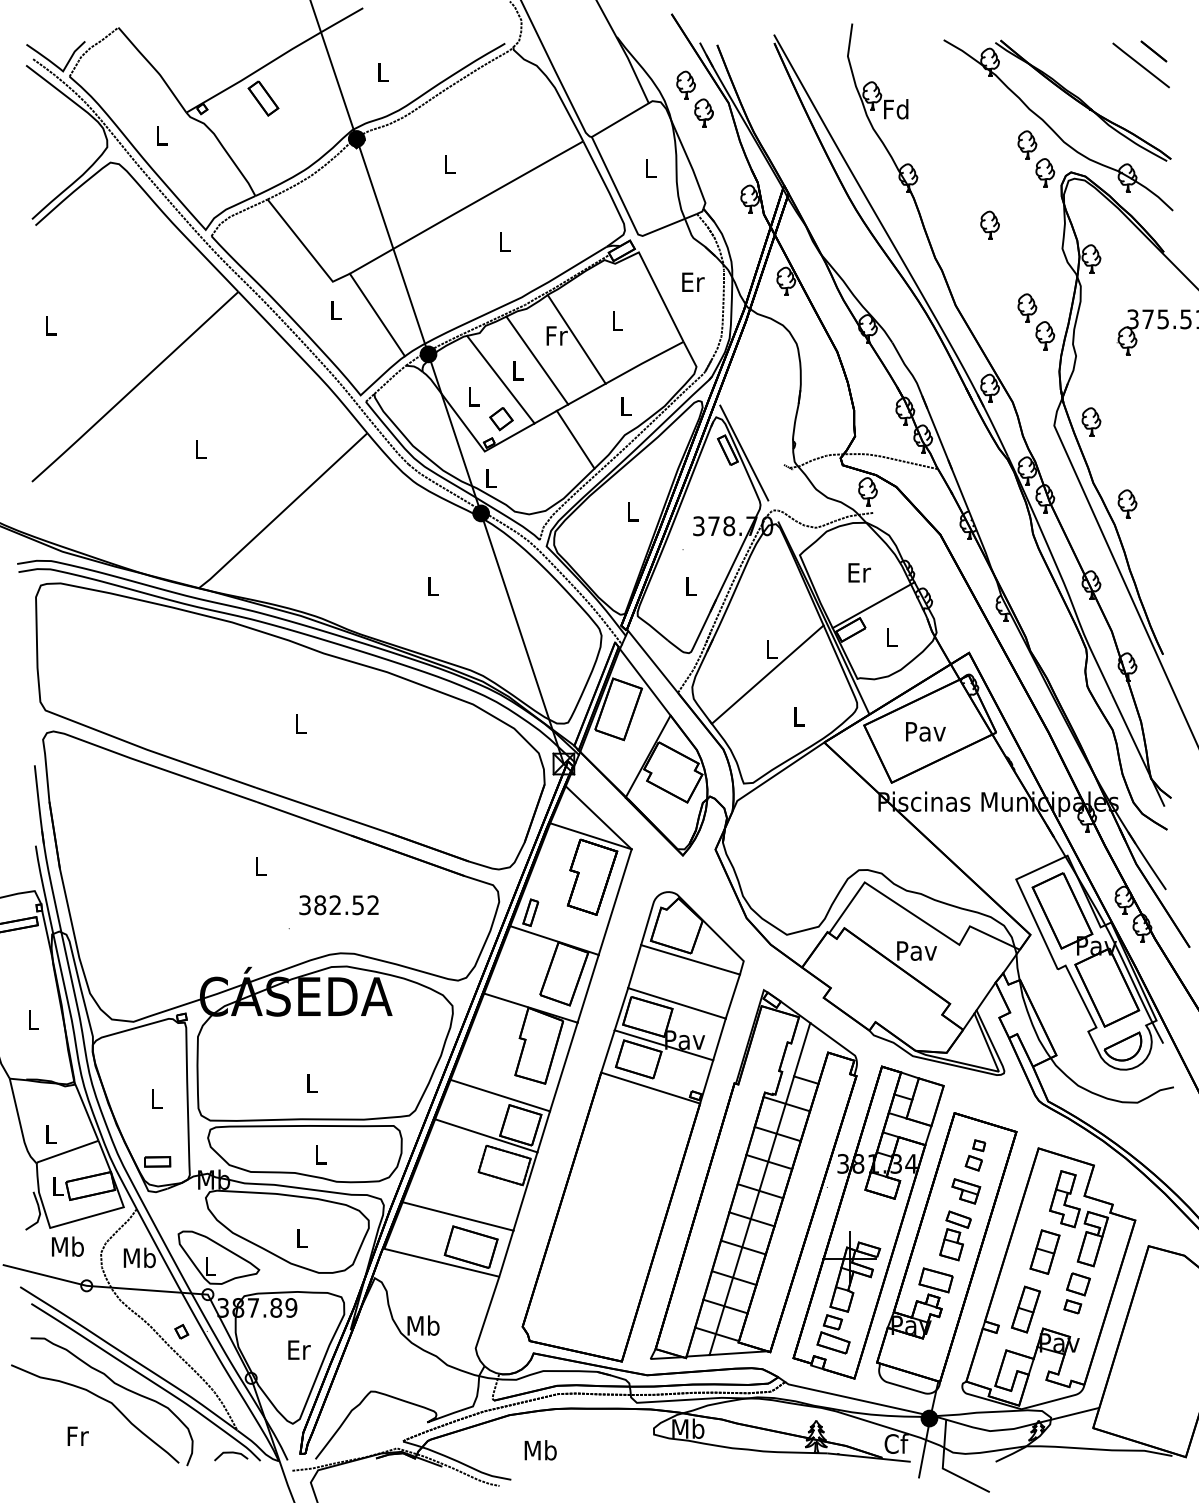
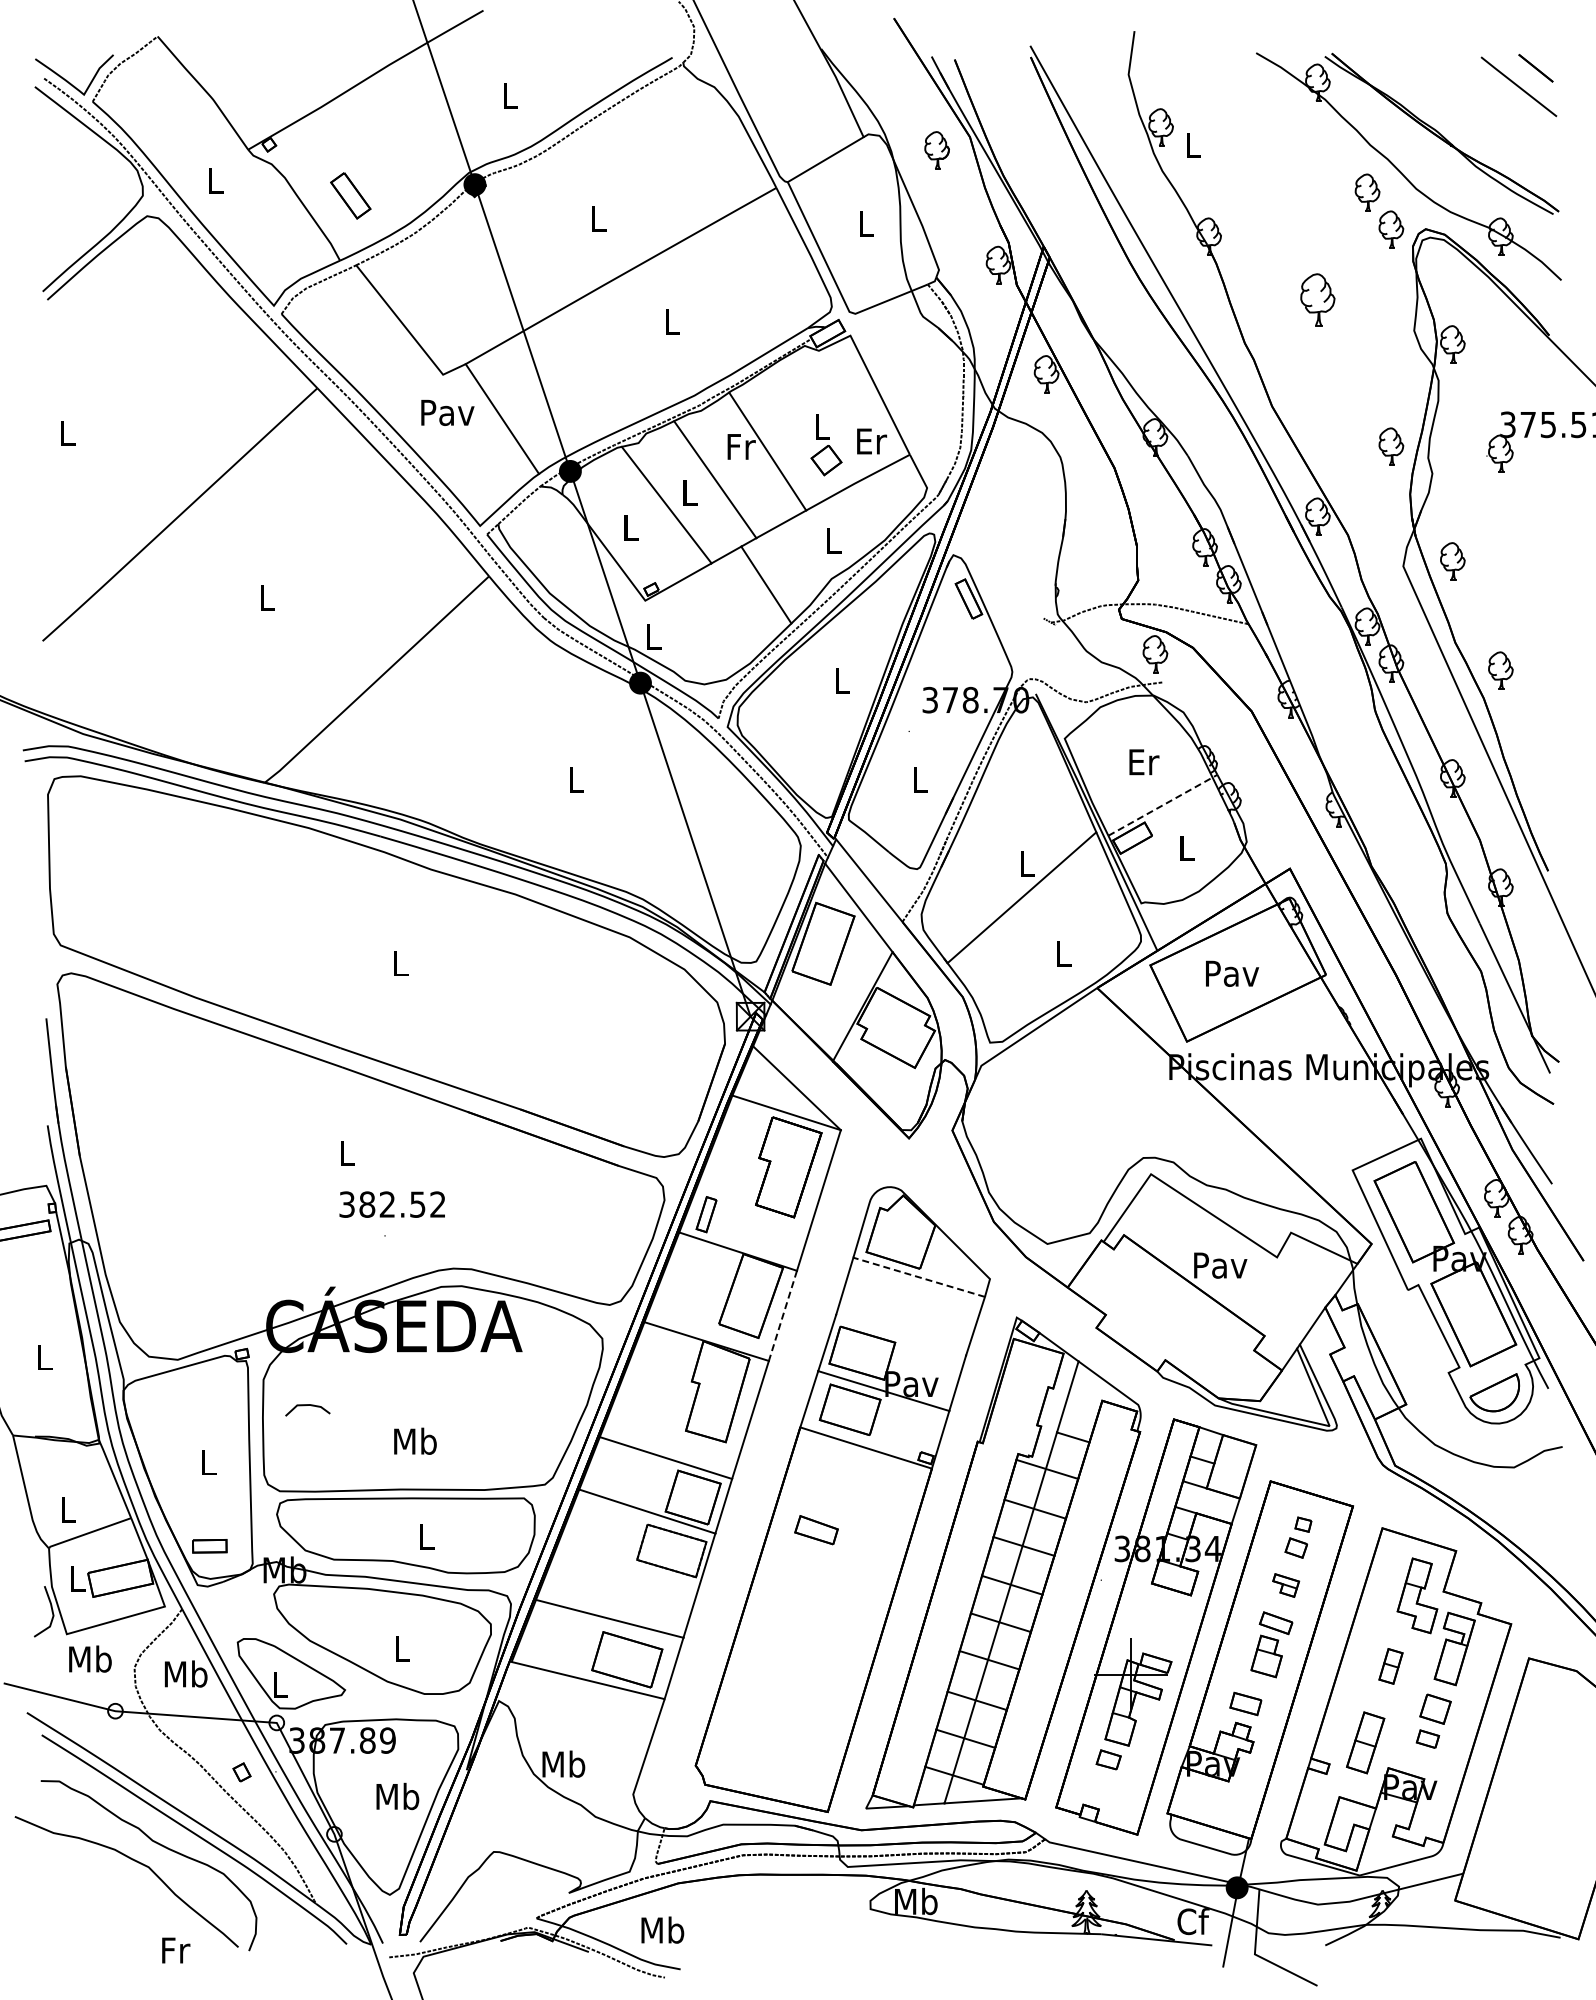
part: (686, 85) -> (913, 113), removed
part: (263, 98) -> (350, 195), moved
text: (895, 108) -> (1192, 144), Fd -> L
part: (989, 225) -> (1317, 299), size x1.4
text: (693, 282) -> (871, 441), moved
part: (1027, 307) -> (1367, 409), removed
text: (336, 310) -> (447, 412), L -> Pav
part: (501, 419) -> (826, 460), moved
line: (744, 452) -> (990, 602), removed
line: (874, 605) -> (1163, 805), solid -> dashed
text: (338, 905) -> (391, 1204), moved
line: (690, 959) -> (919, 1277), solid -> dashed
line: (587, 989) -> (782, 1316), solid -> dashed
line: (677, 1002) -> (901, 1334), removed
text: (312, 1082) -> (415, 1440), L -> Mb
part: (965, 1191) -> (1285, 1585), size x0.7
part: (1044, 1252) -> (1390, 1666), size x0.6
part: (935, 1280) -> (1245, 1703), size x0.7
part: (833, 1343) -> (816, 1530), moved
text: (298, 1349) -> (397, 1796), Er -> Mb
text: (78, 1436) -> (176, 1950), moved
text: (540, 1449) -> (662, 1929), moved
line: (230, 1452) -> (307, 1405), moved

